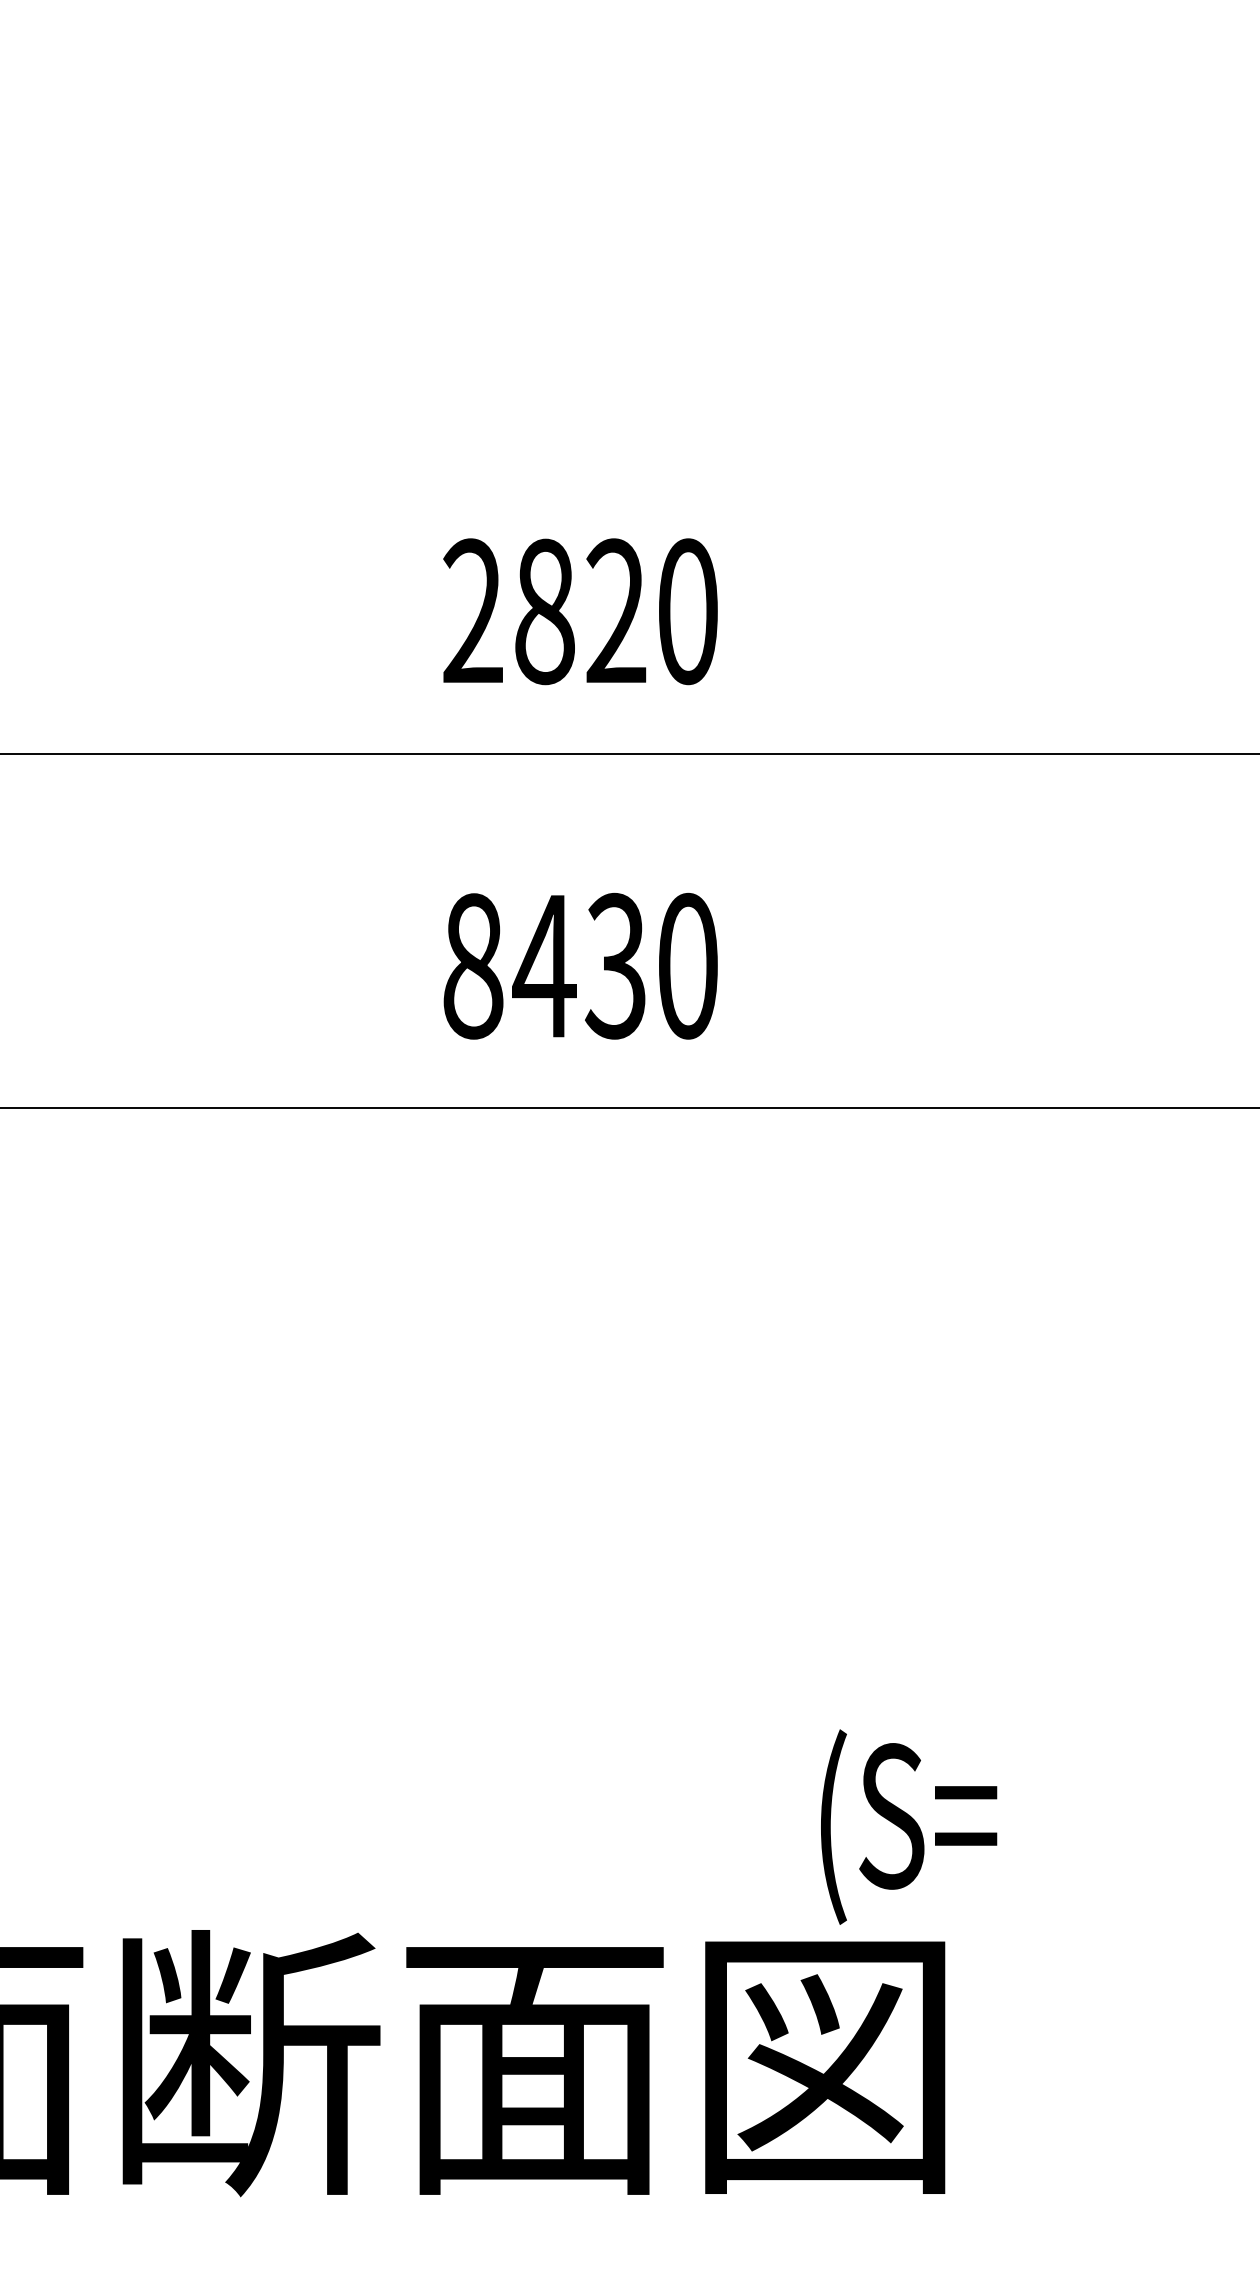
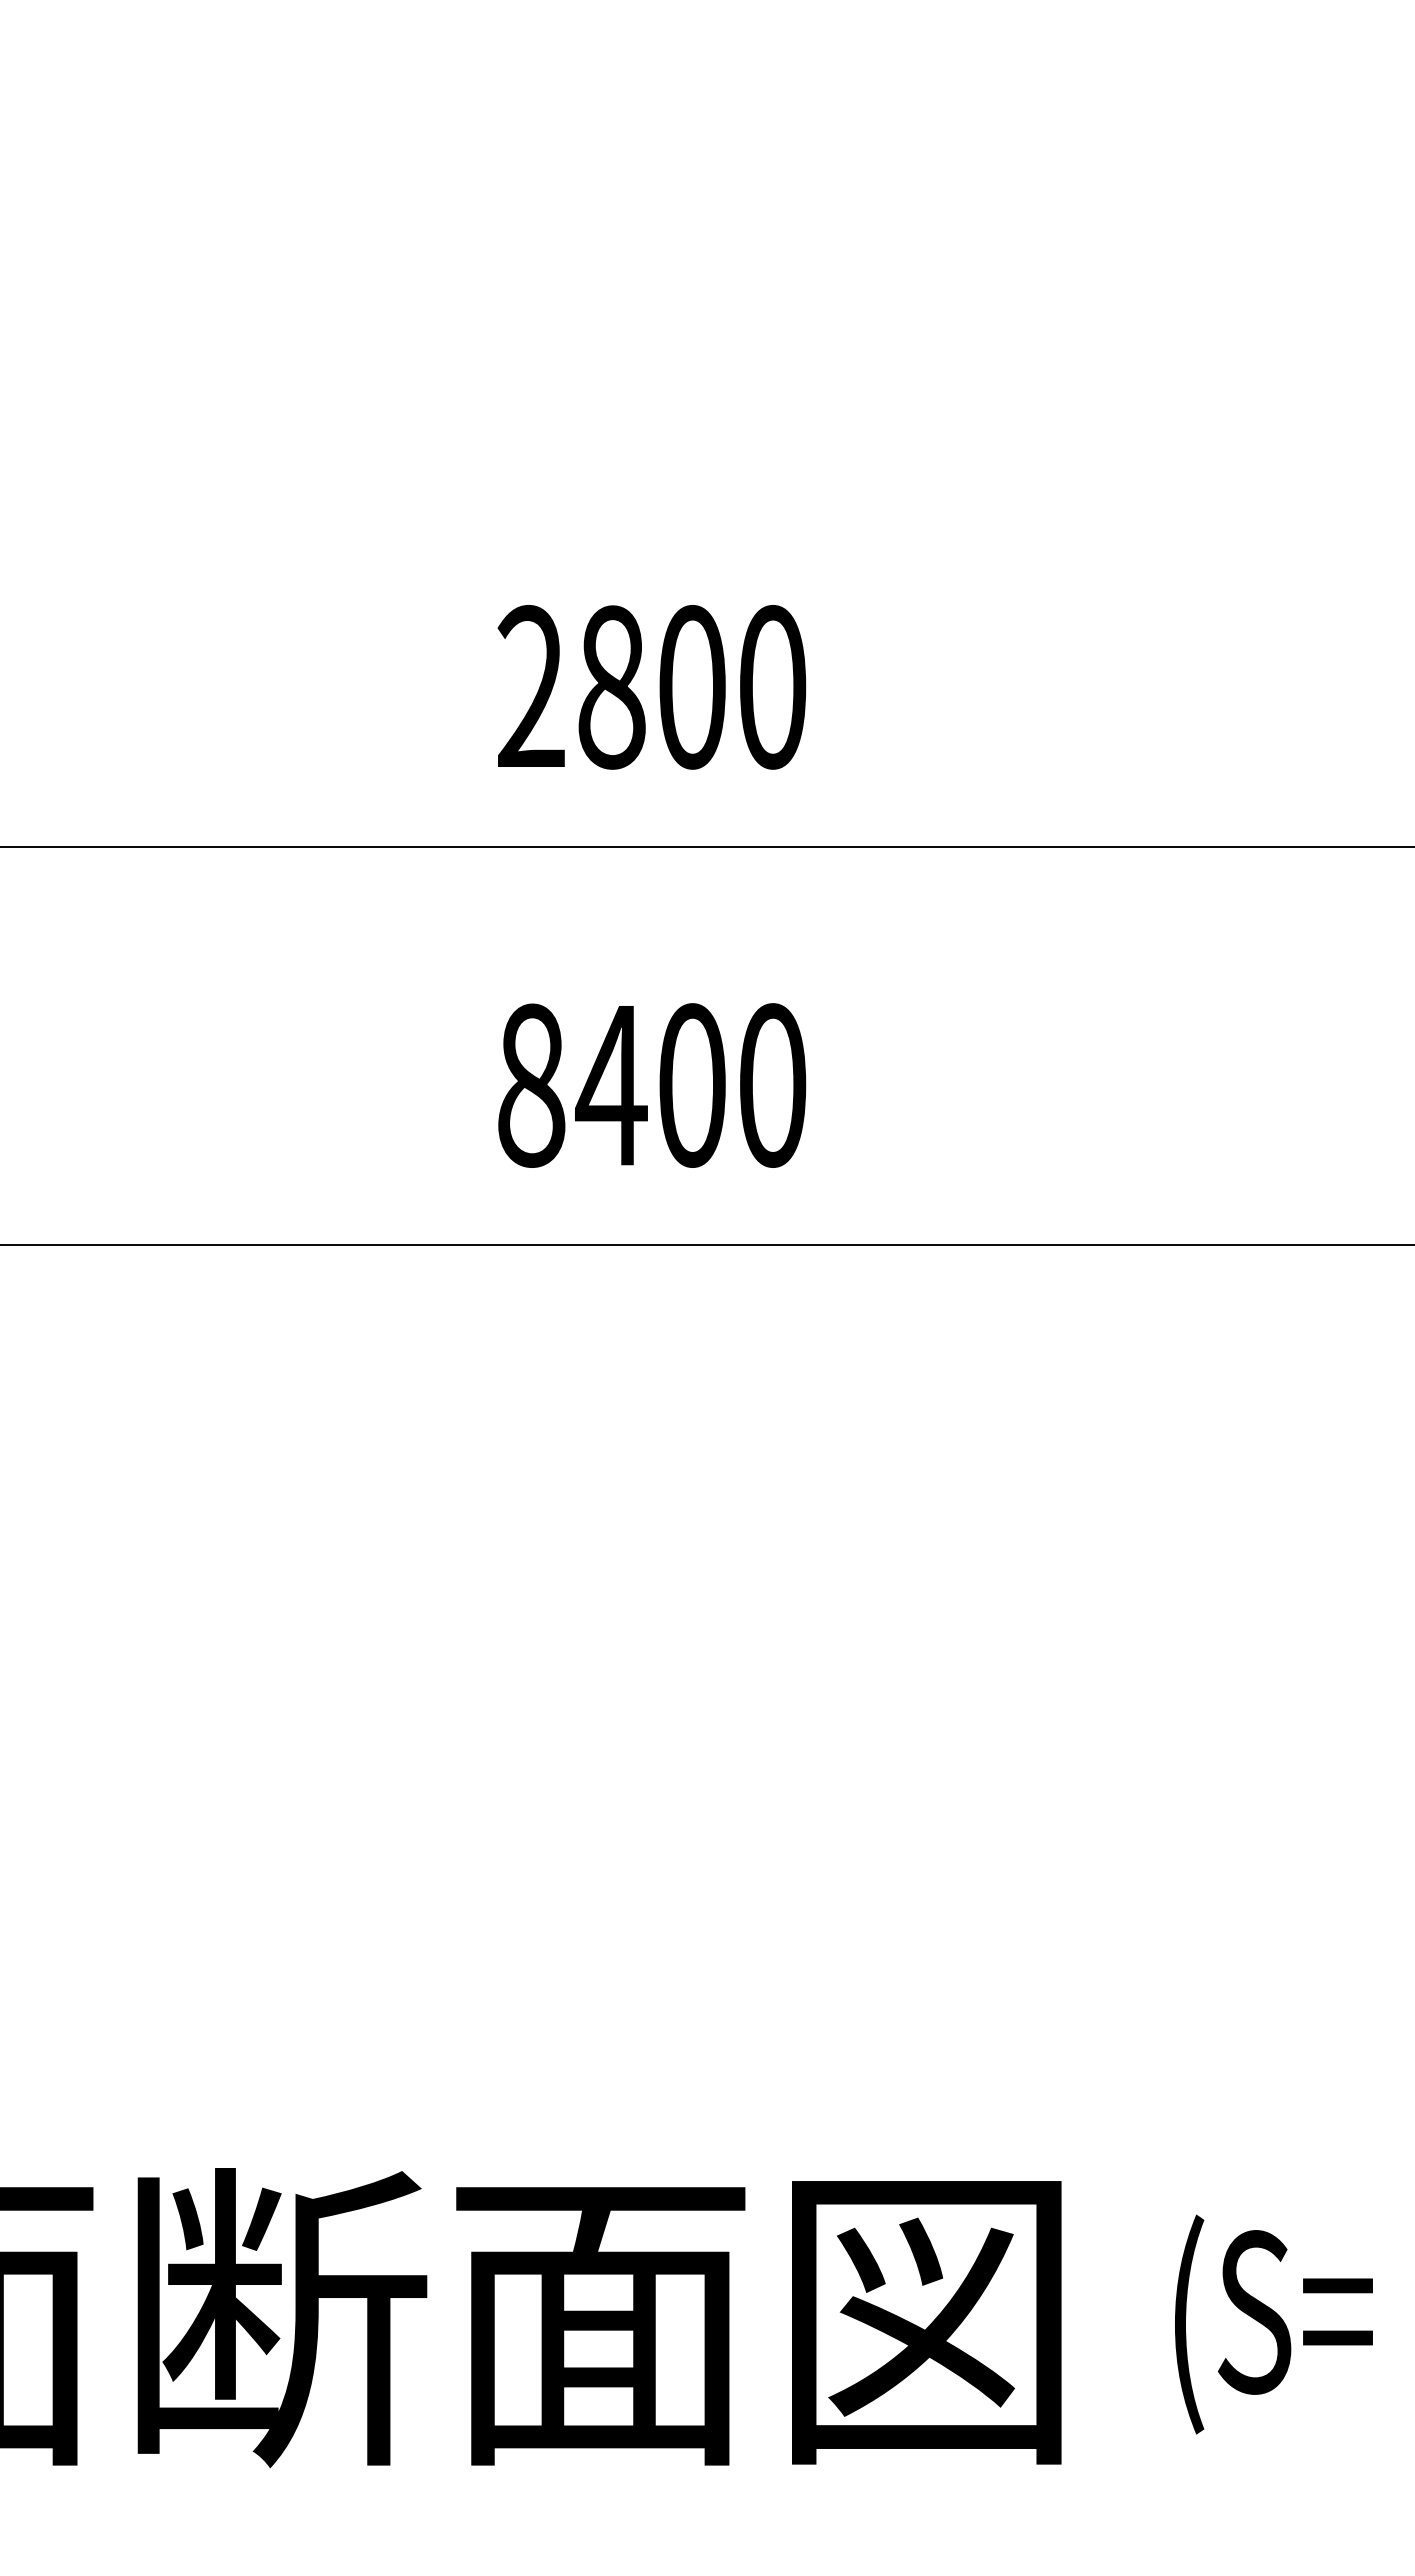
text: (615, 611) -> (691, 687), 2820 -> 2800
text: (614, 966) -> (690, 1085), 8430 -> 8400
text: (908, 1827) -> (1273, 2324), moved

